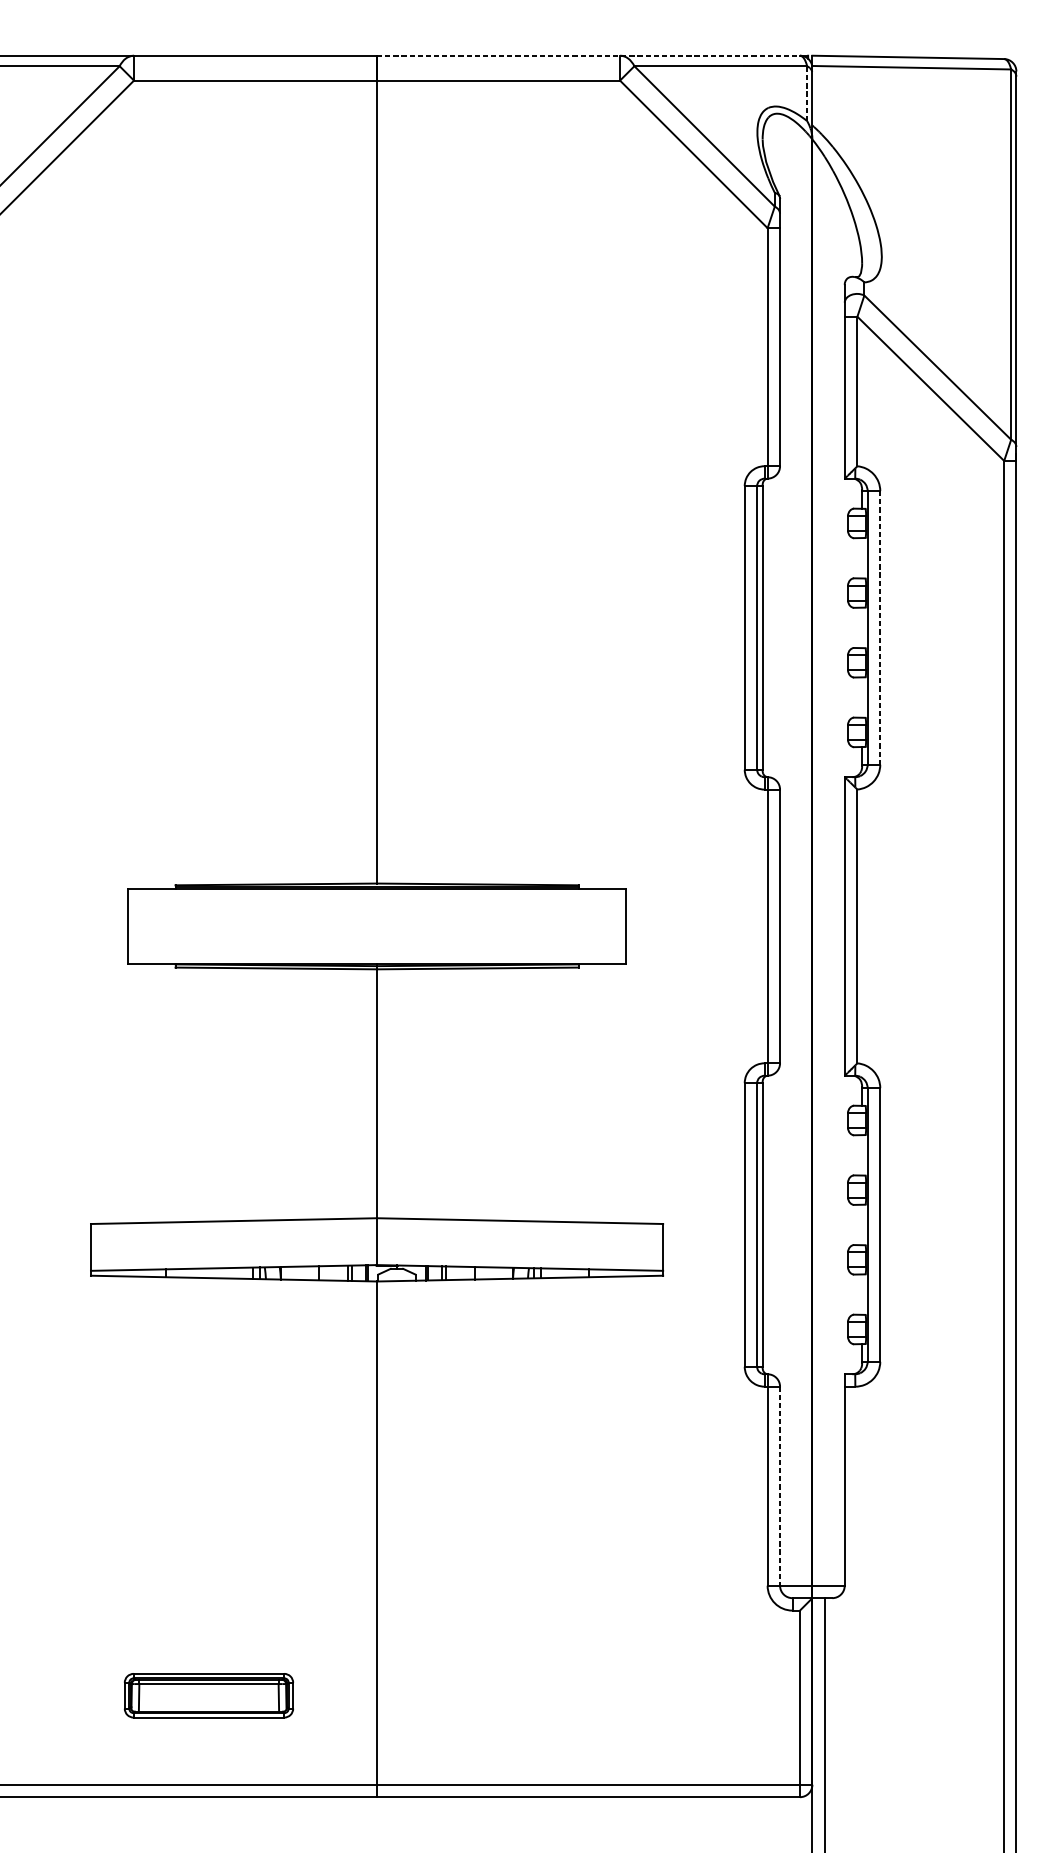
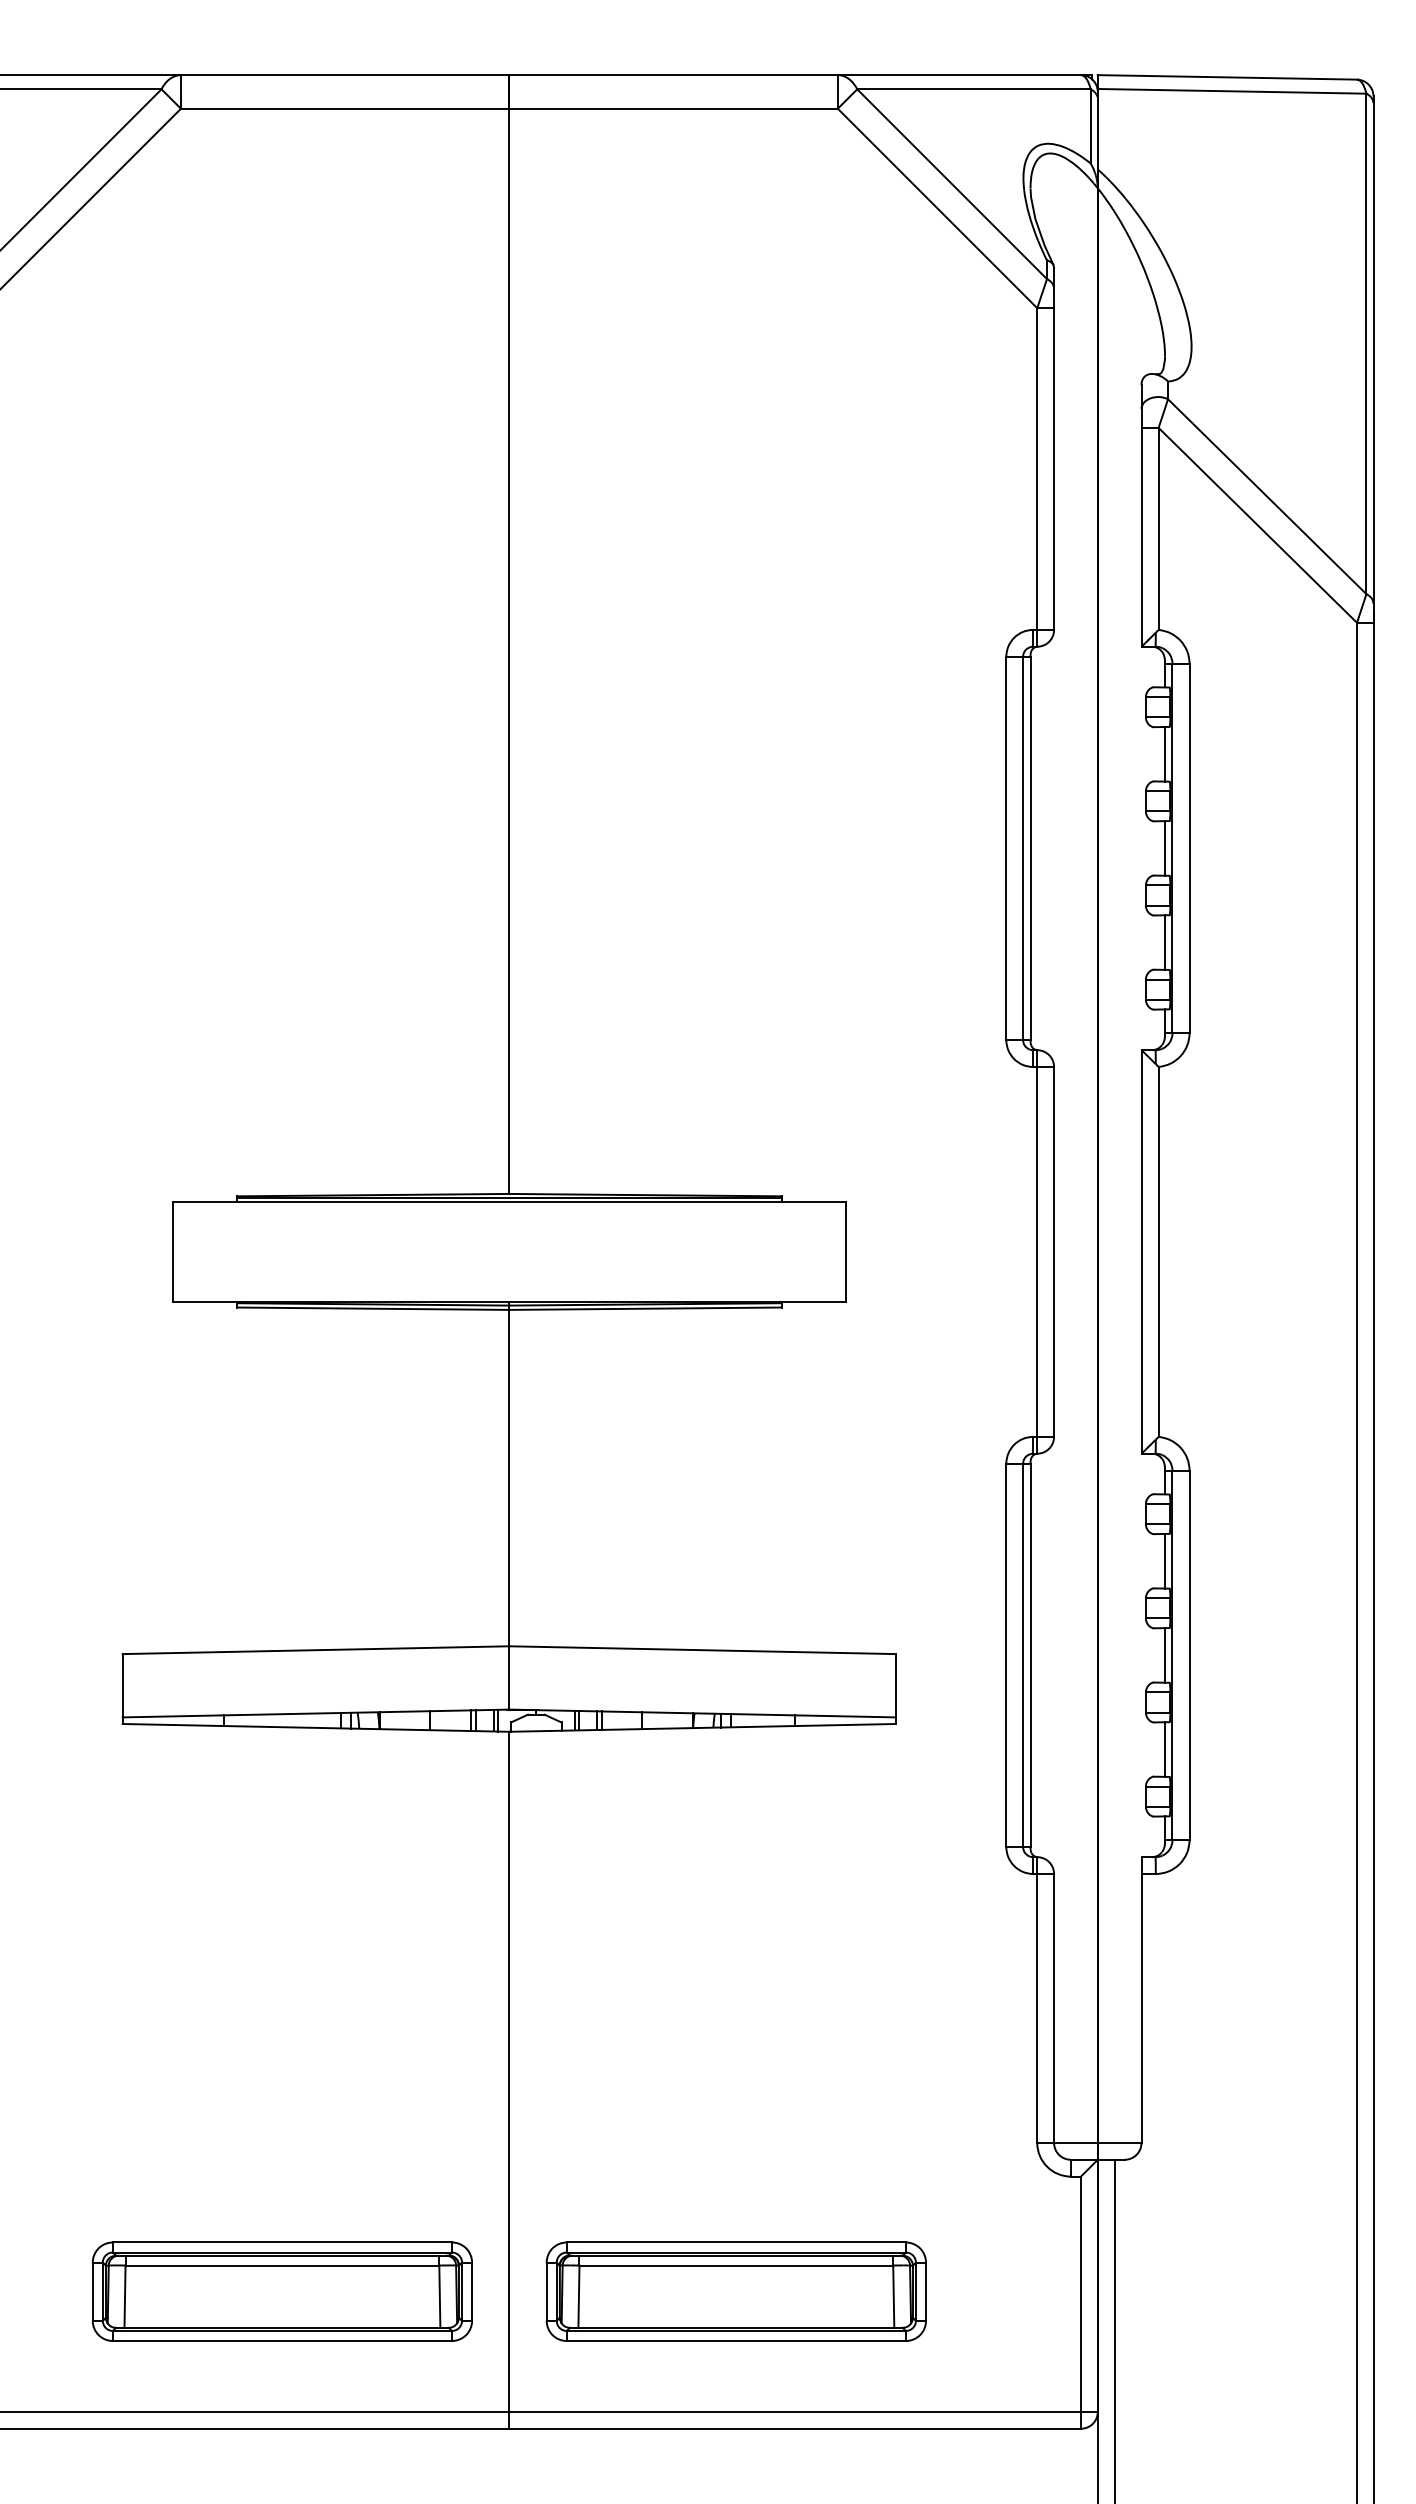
line: (588, 56) -> (795, 75), dashed -> solid
line: (807, 93) -> (1090, 125), dashed -> solid
line: (862, 557) -> (1165, 753), added
line: (862, 627) -> (1165, 848), added
line: (880, 627) -> (1189, 848), dashed -> solid
line: (862, 697) -> (1165, 942), added
line: (862, 1154) -> (1165, 1560), added
line: (862, 1225) -> (1165, 1655), added
line: (862, 1294) -> (1165, 1749), added
line: (780, 1486) -> (1054, 2008), dashed -> solid
part: (208, 1695) -> (281, 2291), size x1.67
part: (544, 1695) -> (735, 2291), added

